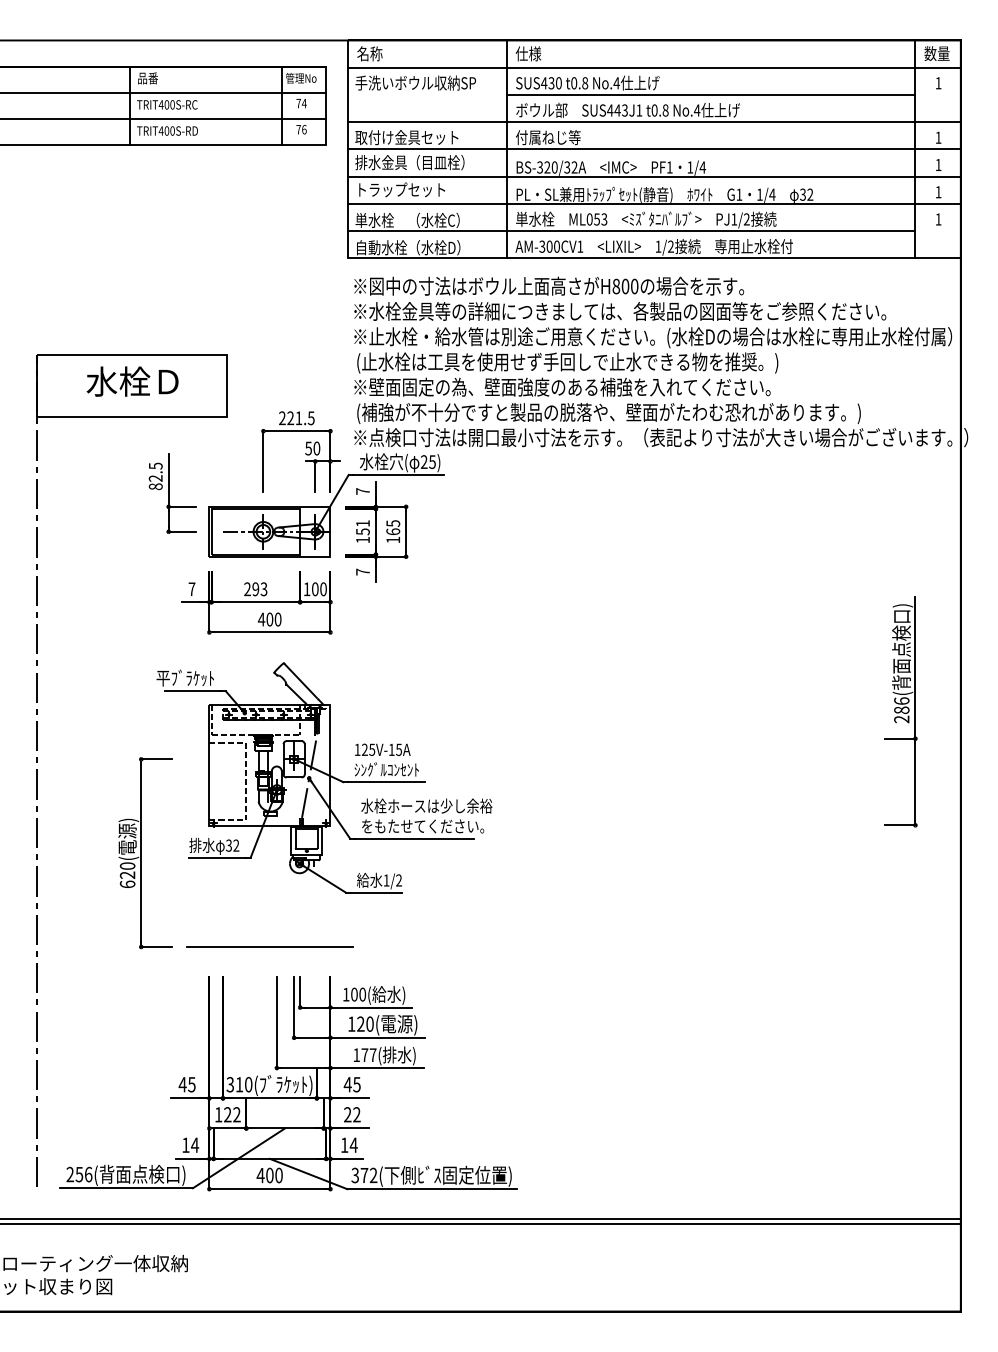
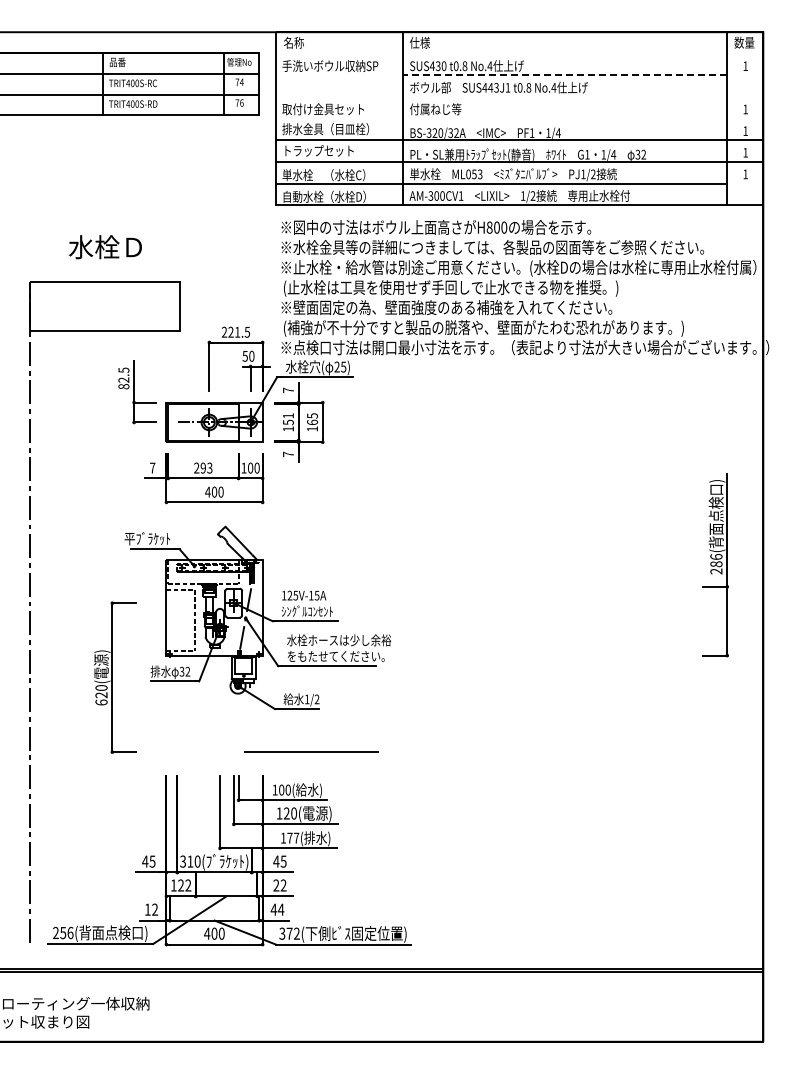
line: (653, 67) -> (519, 53), removed
line: (710, 94) -> (564, 75), solid -> dashed
line: (653, 122) -> (519, 97), removed
line: (653, 149) -> (519, 118), removed
text: (132, 382) -> (105, 247), moved
line: (269, 946) -> (311, 751), moved
text: (194, 1144) -> (154, 909), 14 -> 12
text: (344, 1144) -> (273, 909), 14 -> 44

